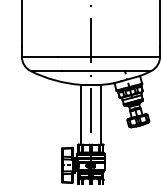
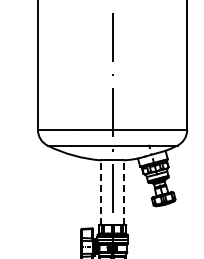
line: (80, 114) -> (101, 192), solid -> dashed
line: (101, 114) -> (123, 192), solid -> dashed

